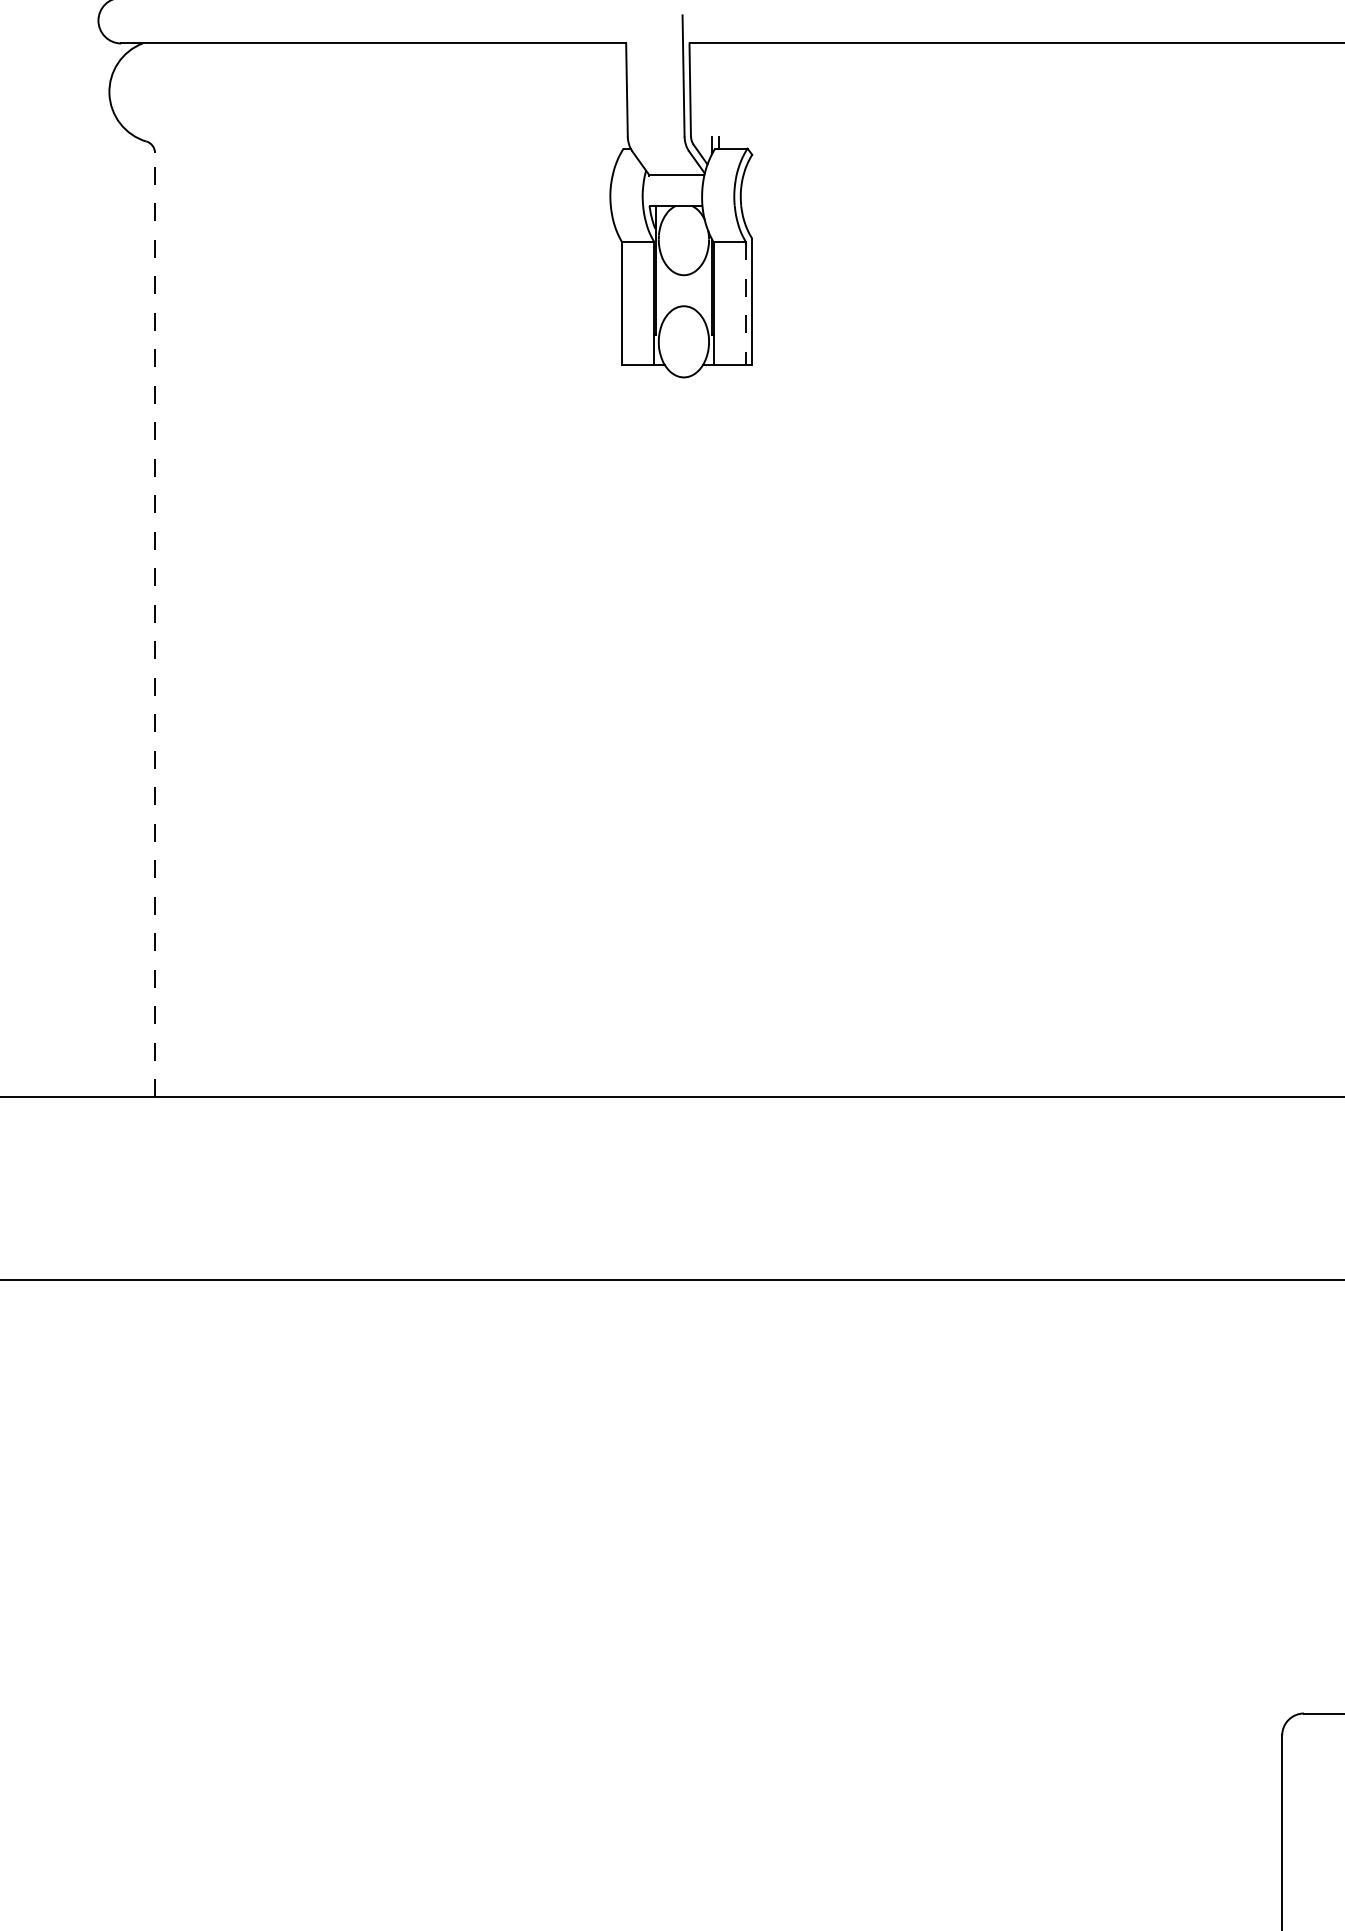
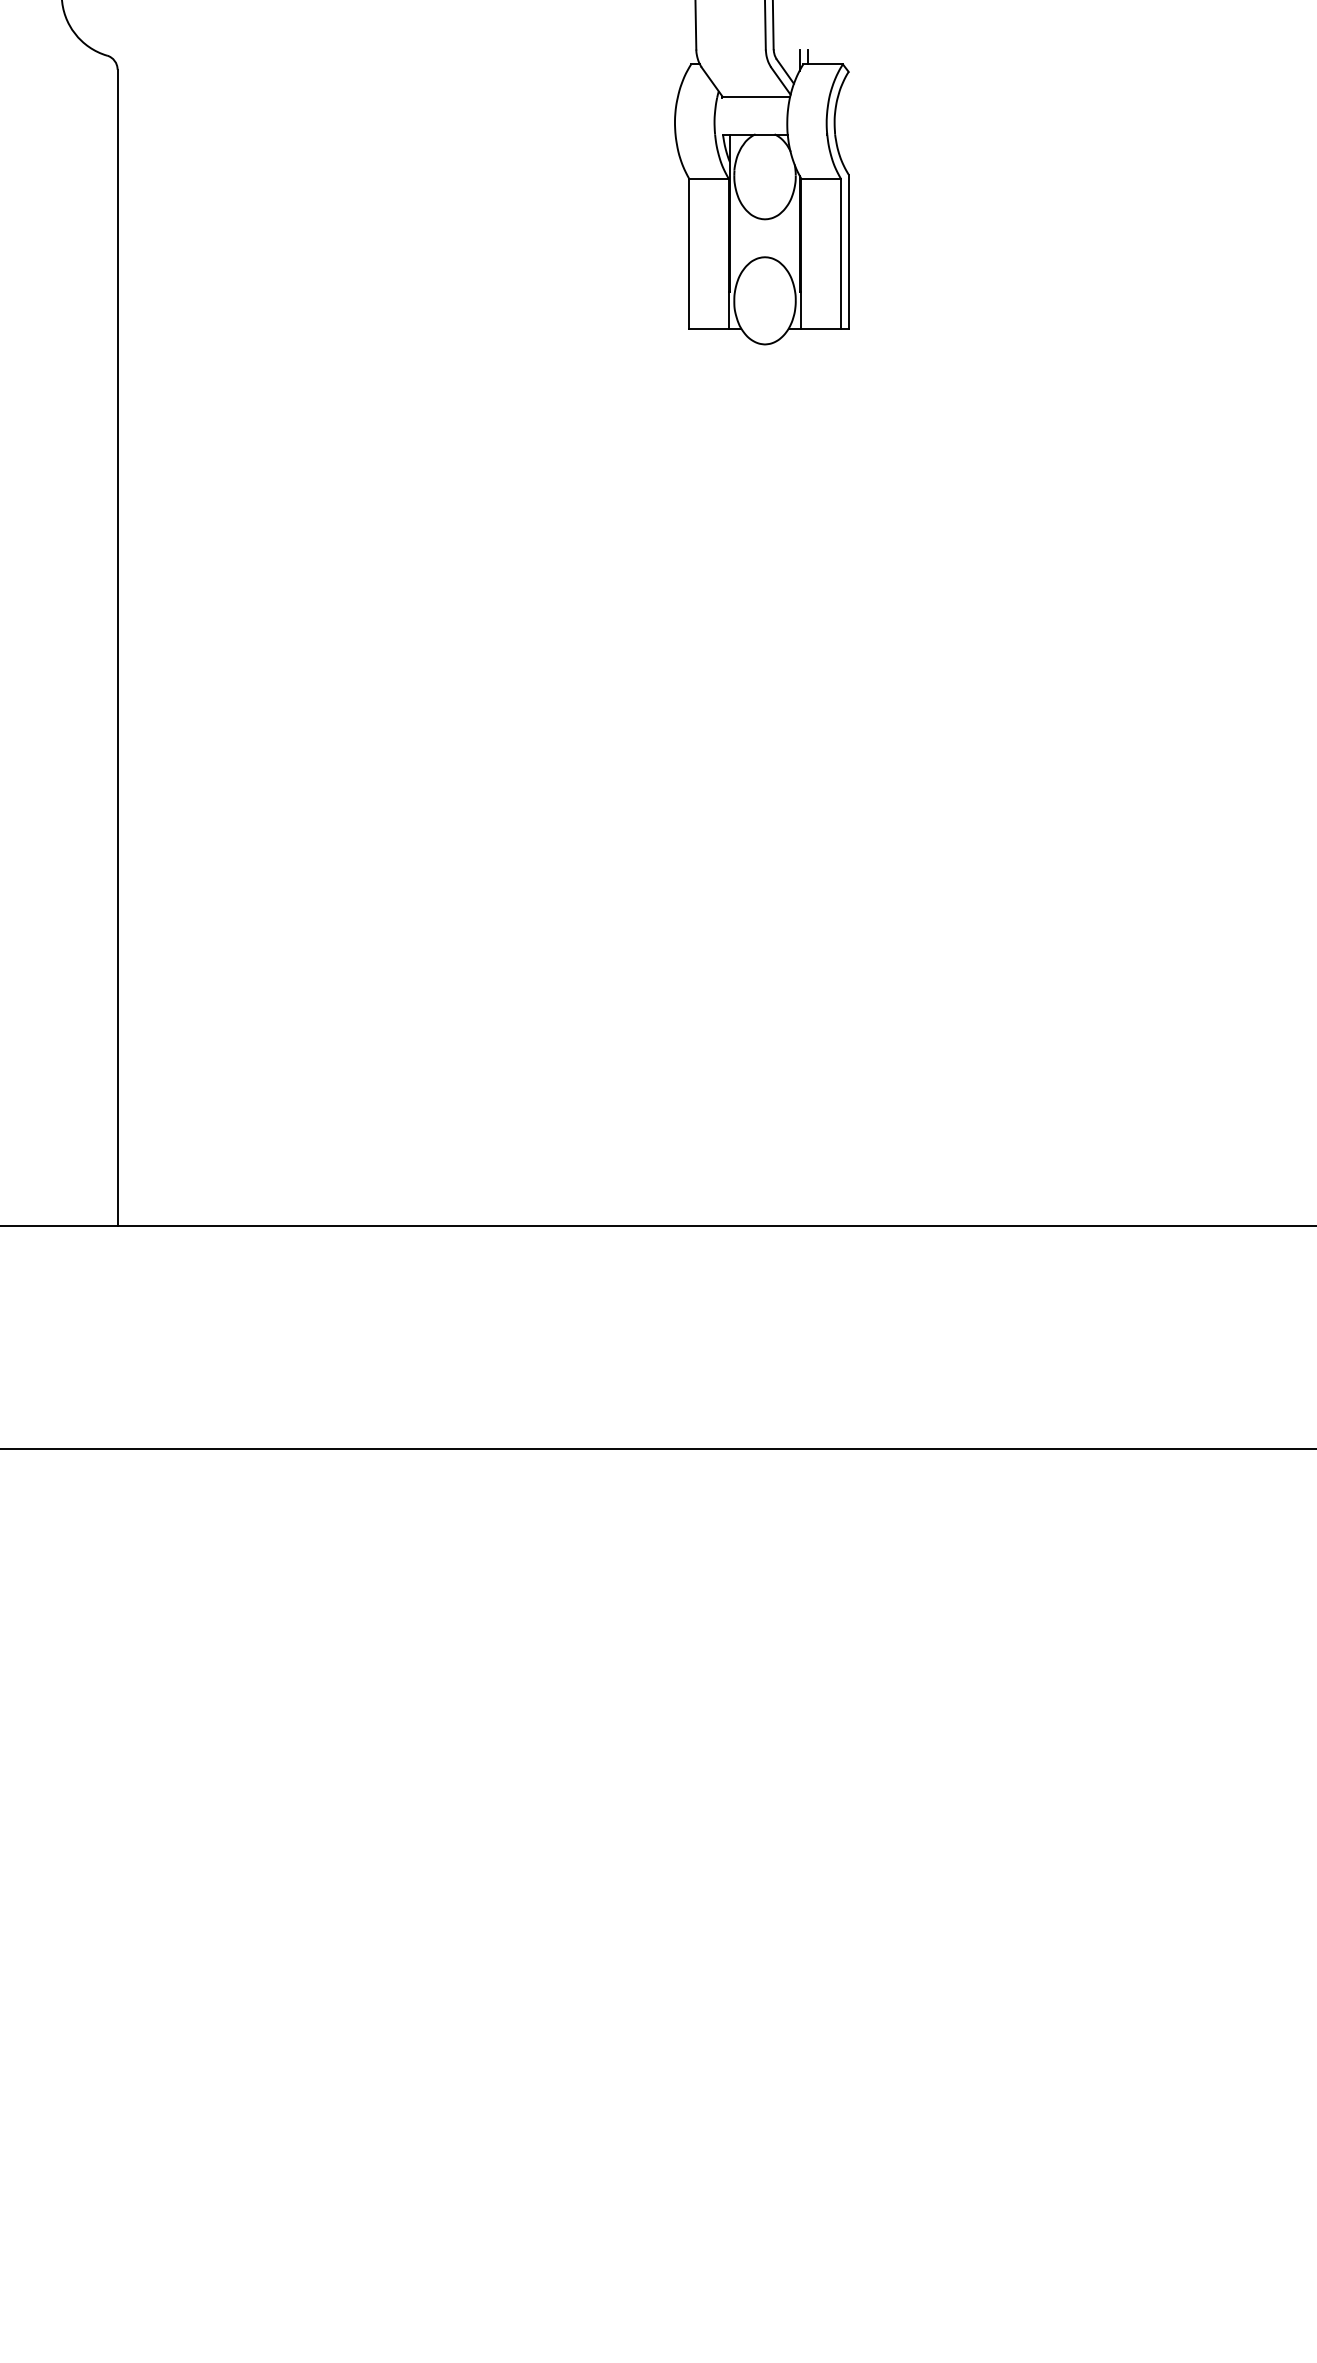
line: (745, 303) -> (840, 253), dashed -> solid
line: (155, 624) -> (118, 646), dashed -> solid

